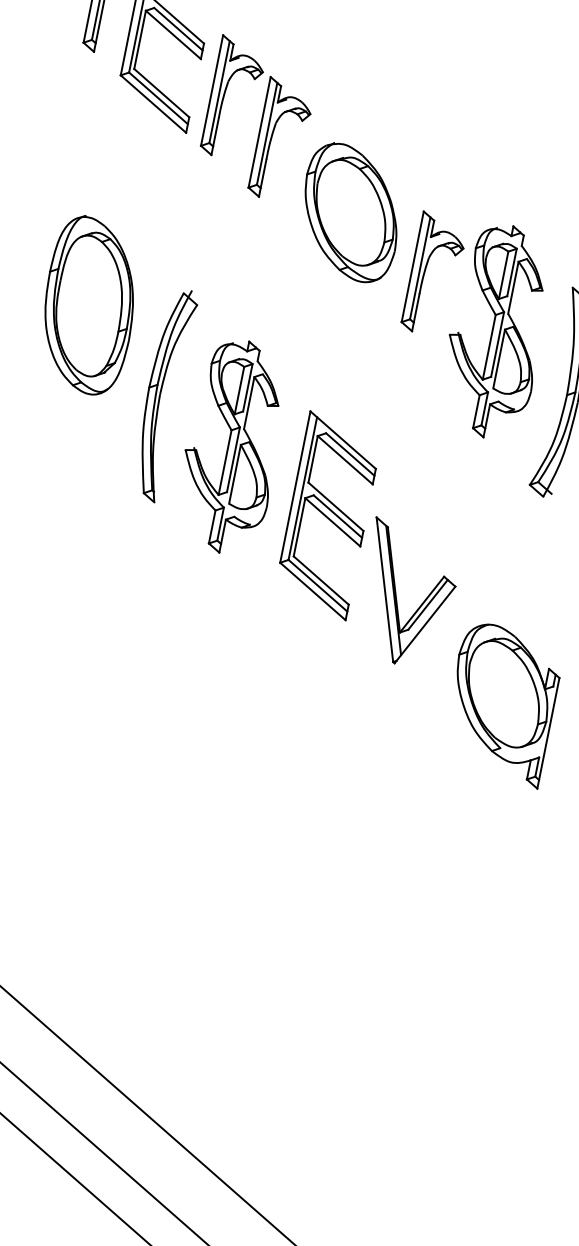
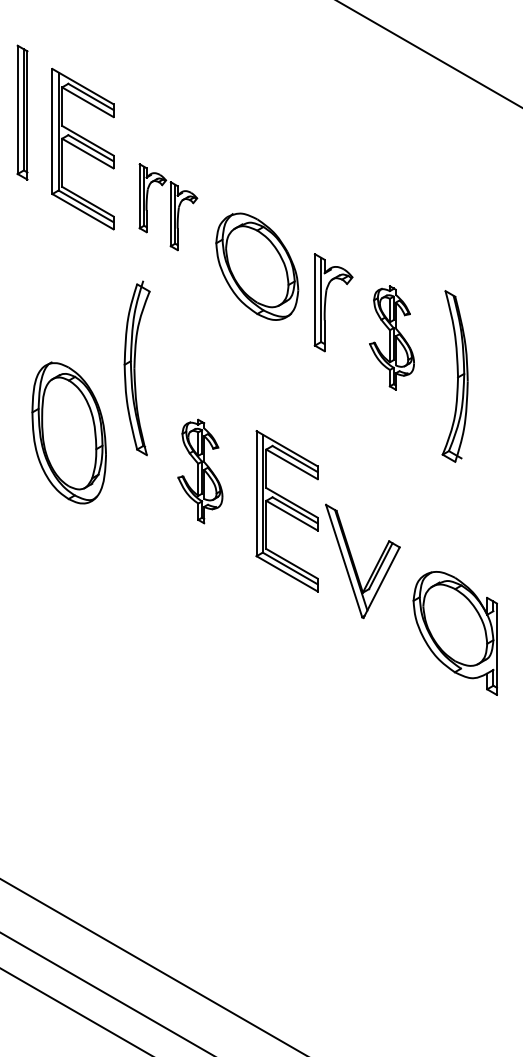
part: (258, 118) -> (168, 206), size x0.7
part: (88, 304) -> (68, 432), moved
part: (496, 330) -> (391, 337), size x0.6
part: (162, 394) -> (136, 368), moved
part: (232, 446) -> (200, 471), size x0.6

